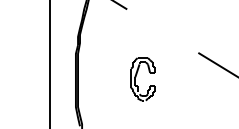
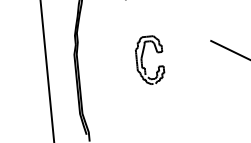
part: (136, 77) -> (142, 58), moved

